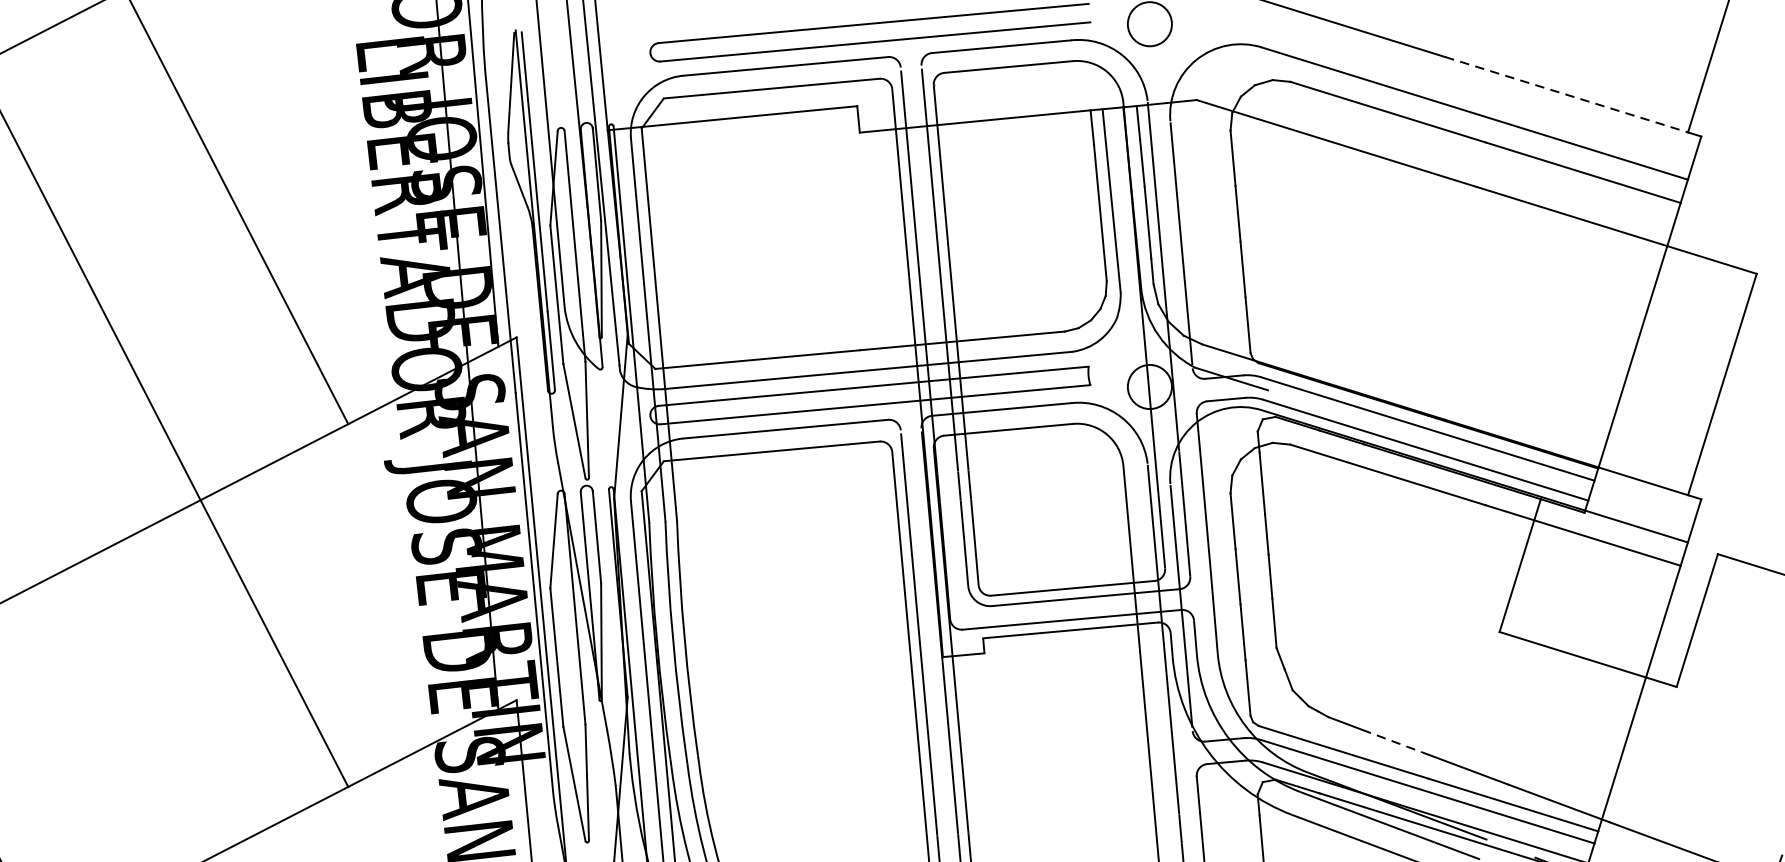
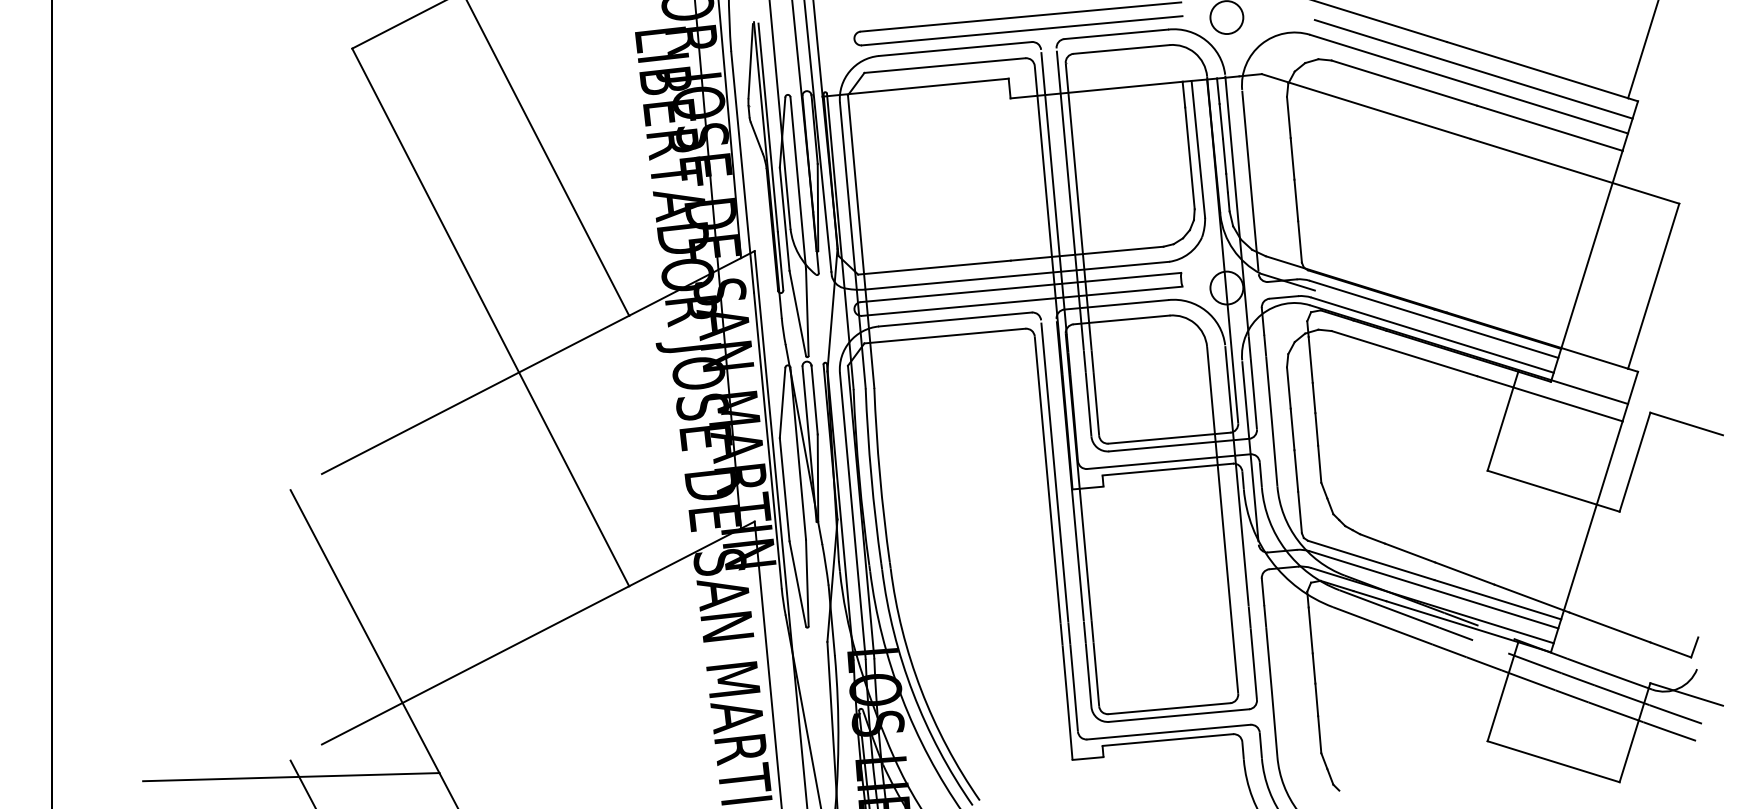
line: (1480, 93) -> (1473, 69), added
line: (1566, 95) -> (1537, 70), dashed -> solid
line: (1396, 743) -> (1410, 553), dashed -> solid

